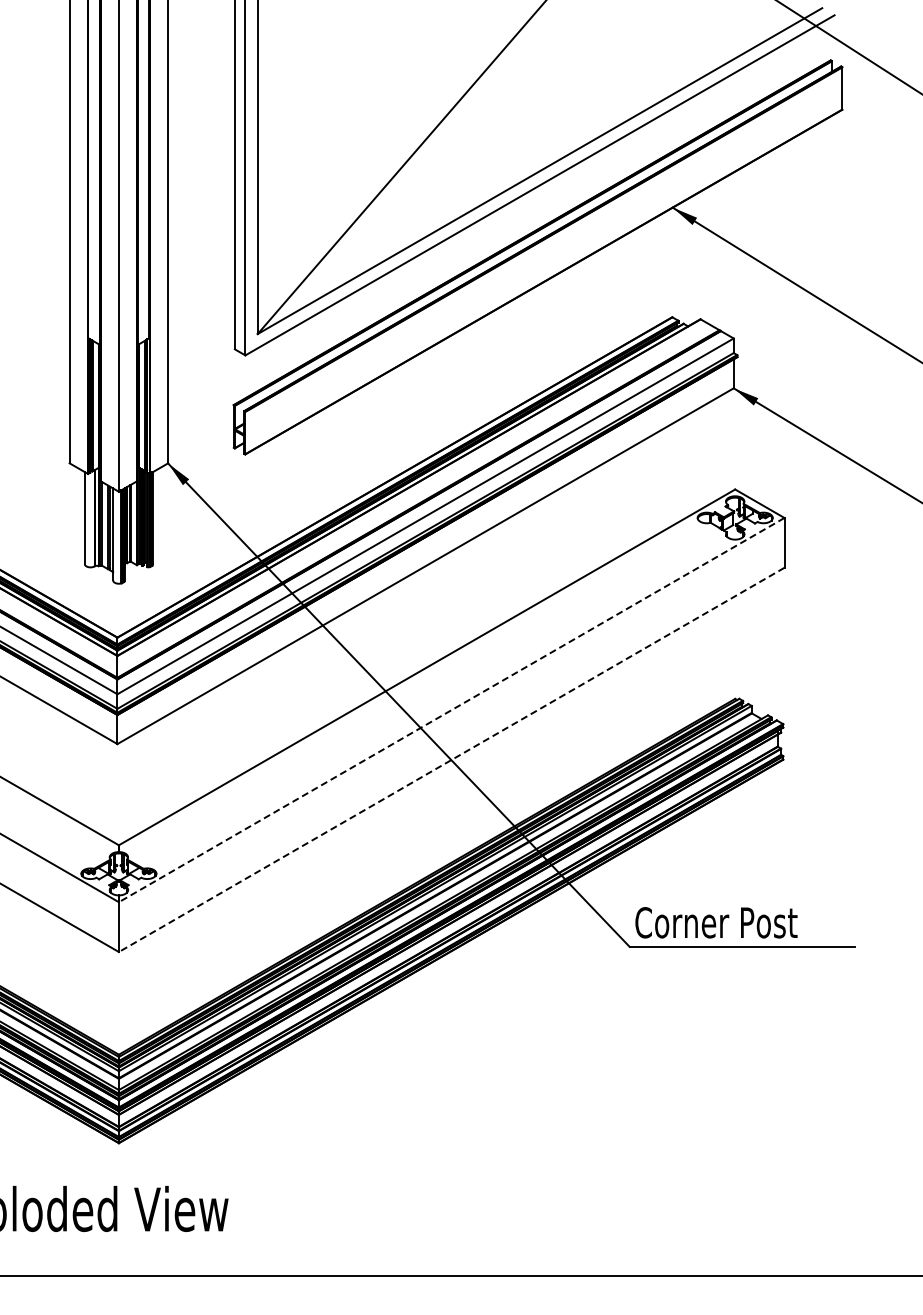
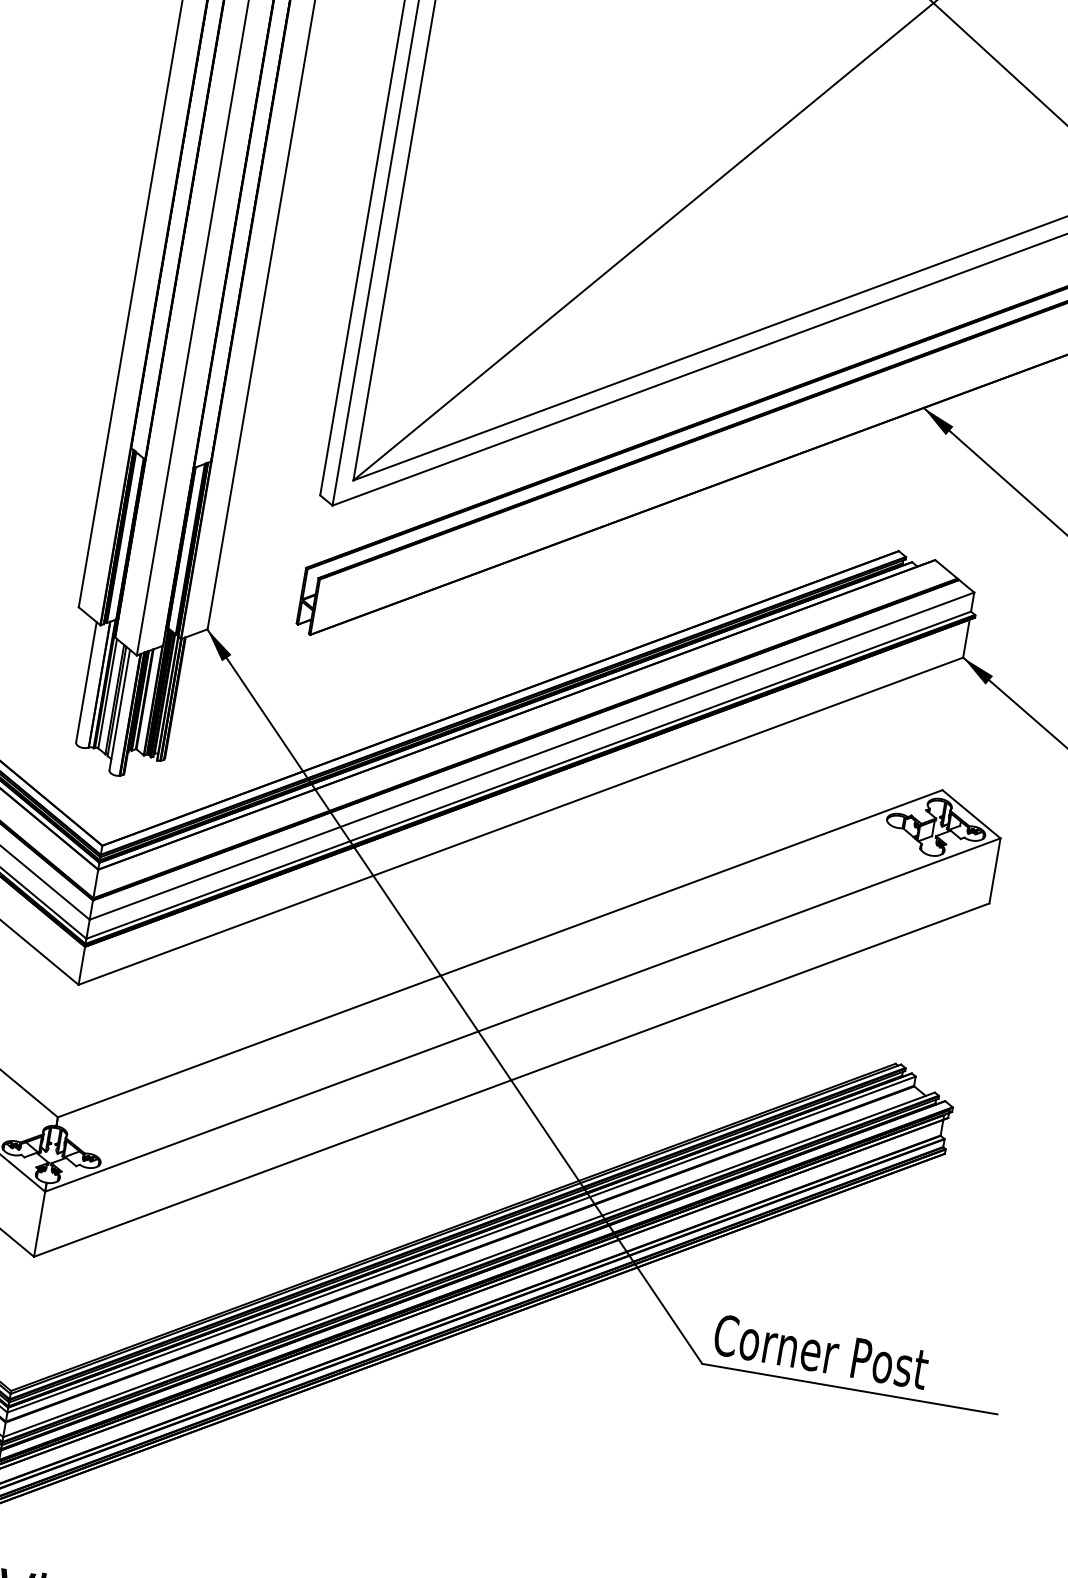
line: (451, 710) -> (522, 1015), dashed -> solid
line: (451, 760) -> (511, 1080), dashed -> solid

